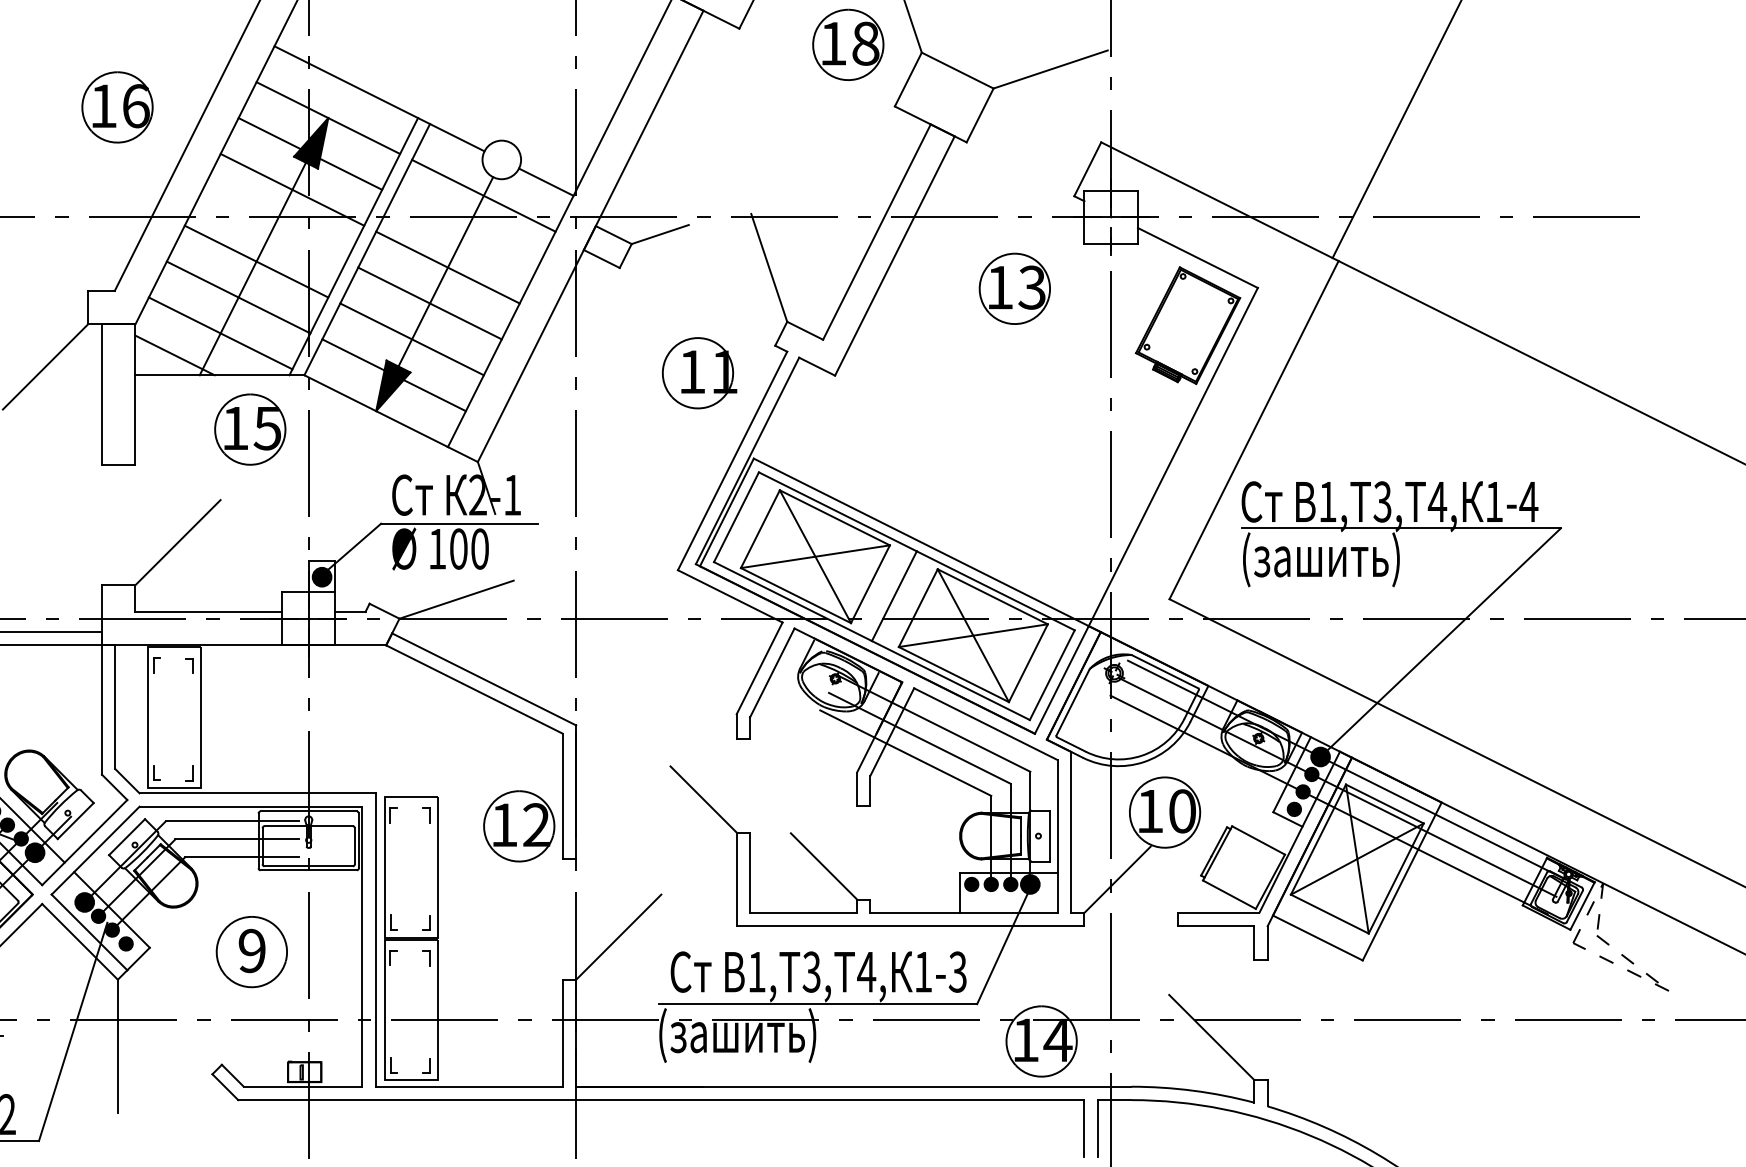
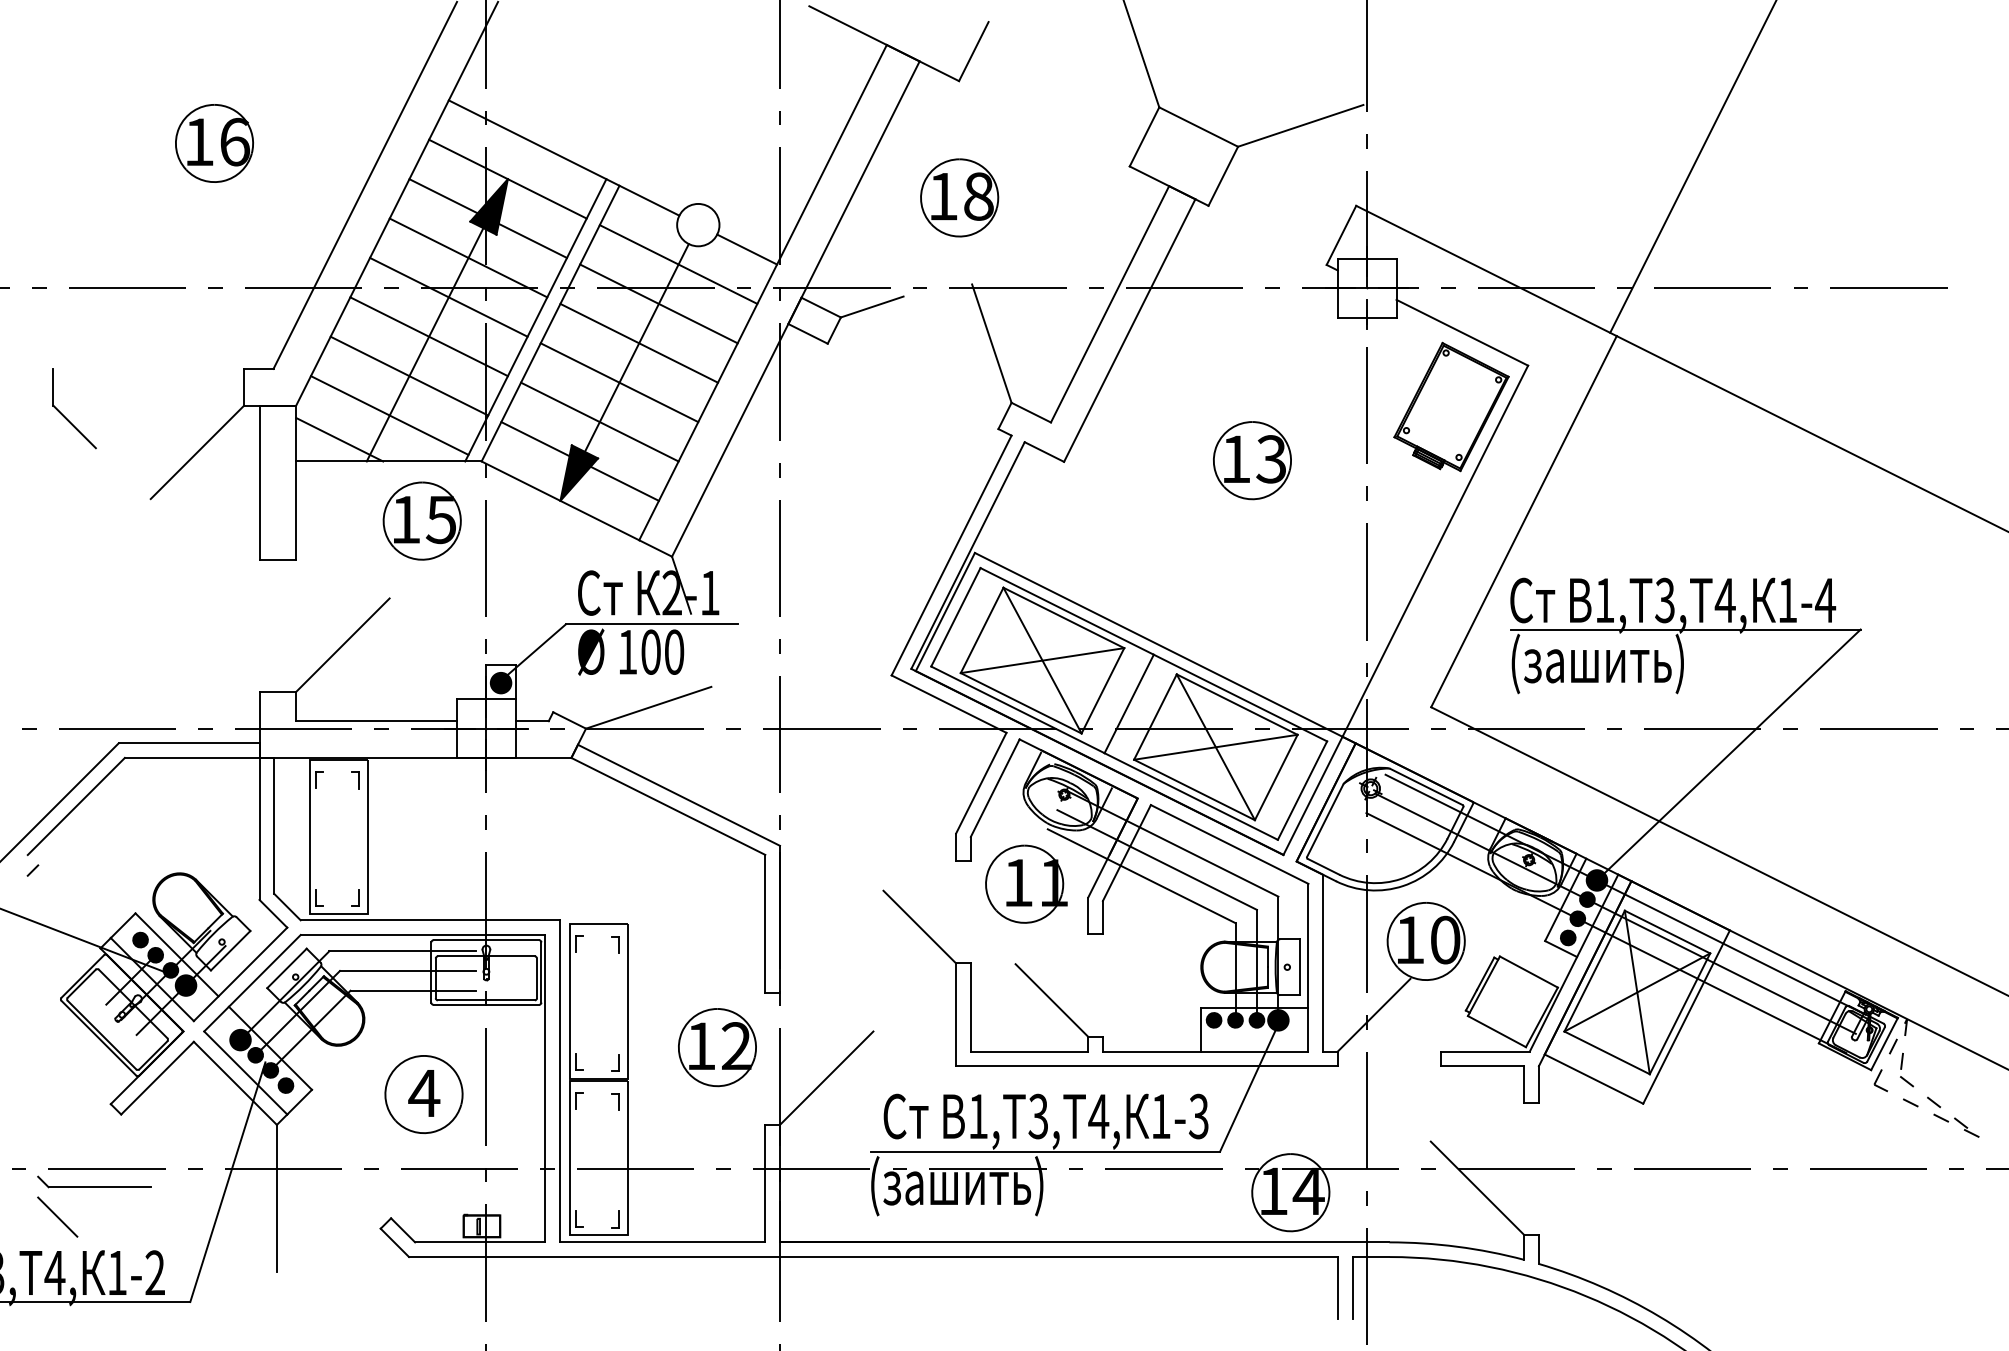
part: (848, 44) -> (959, 197), moved
part: (117, 107) -> (214, 143), moved
line: (274, 224) -> (448, 296), added
line: (465, 231) -> (658, 303), added
part: (1014, 288) -> (1252, 460), moved
part: (699, 372) -> (1026, 883), moved
part: (519, 826) -> (717, 1047), moved
text: (252, 951) -> (424, 1093), 9 -> 4

